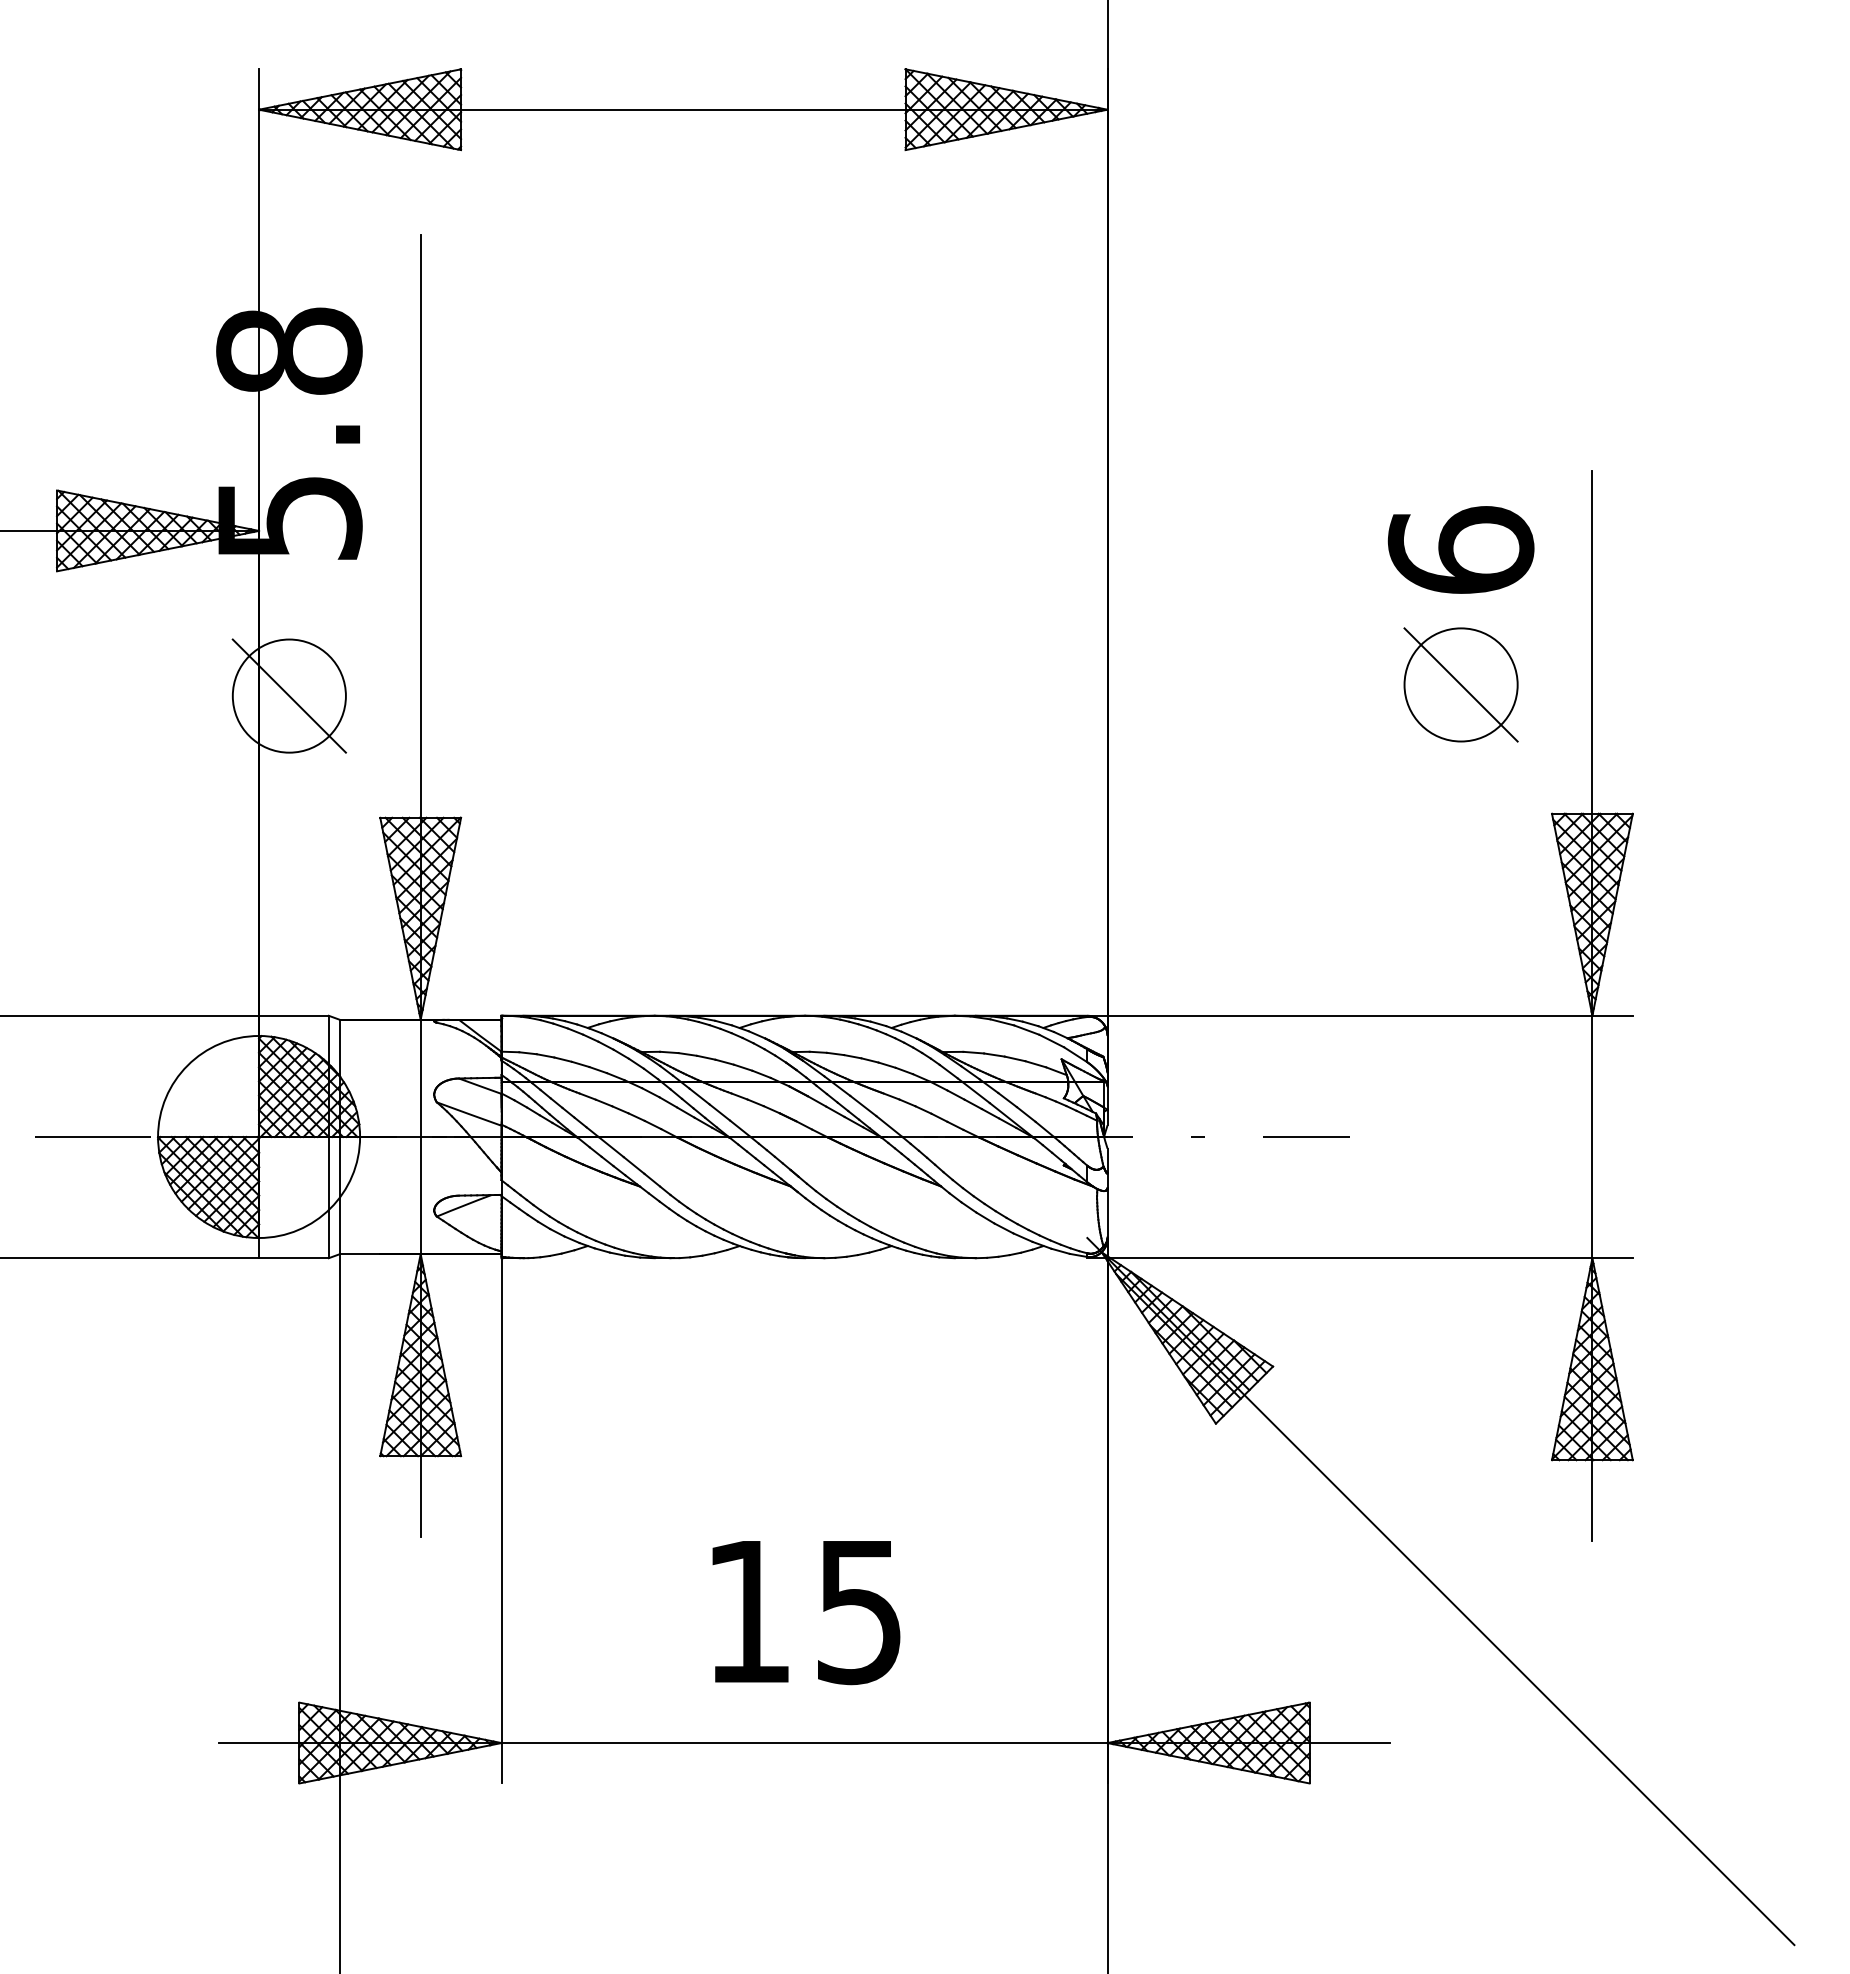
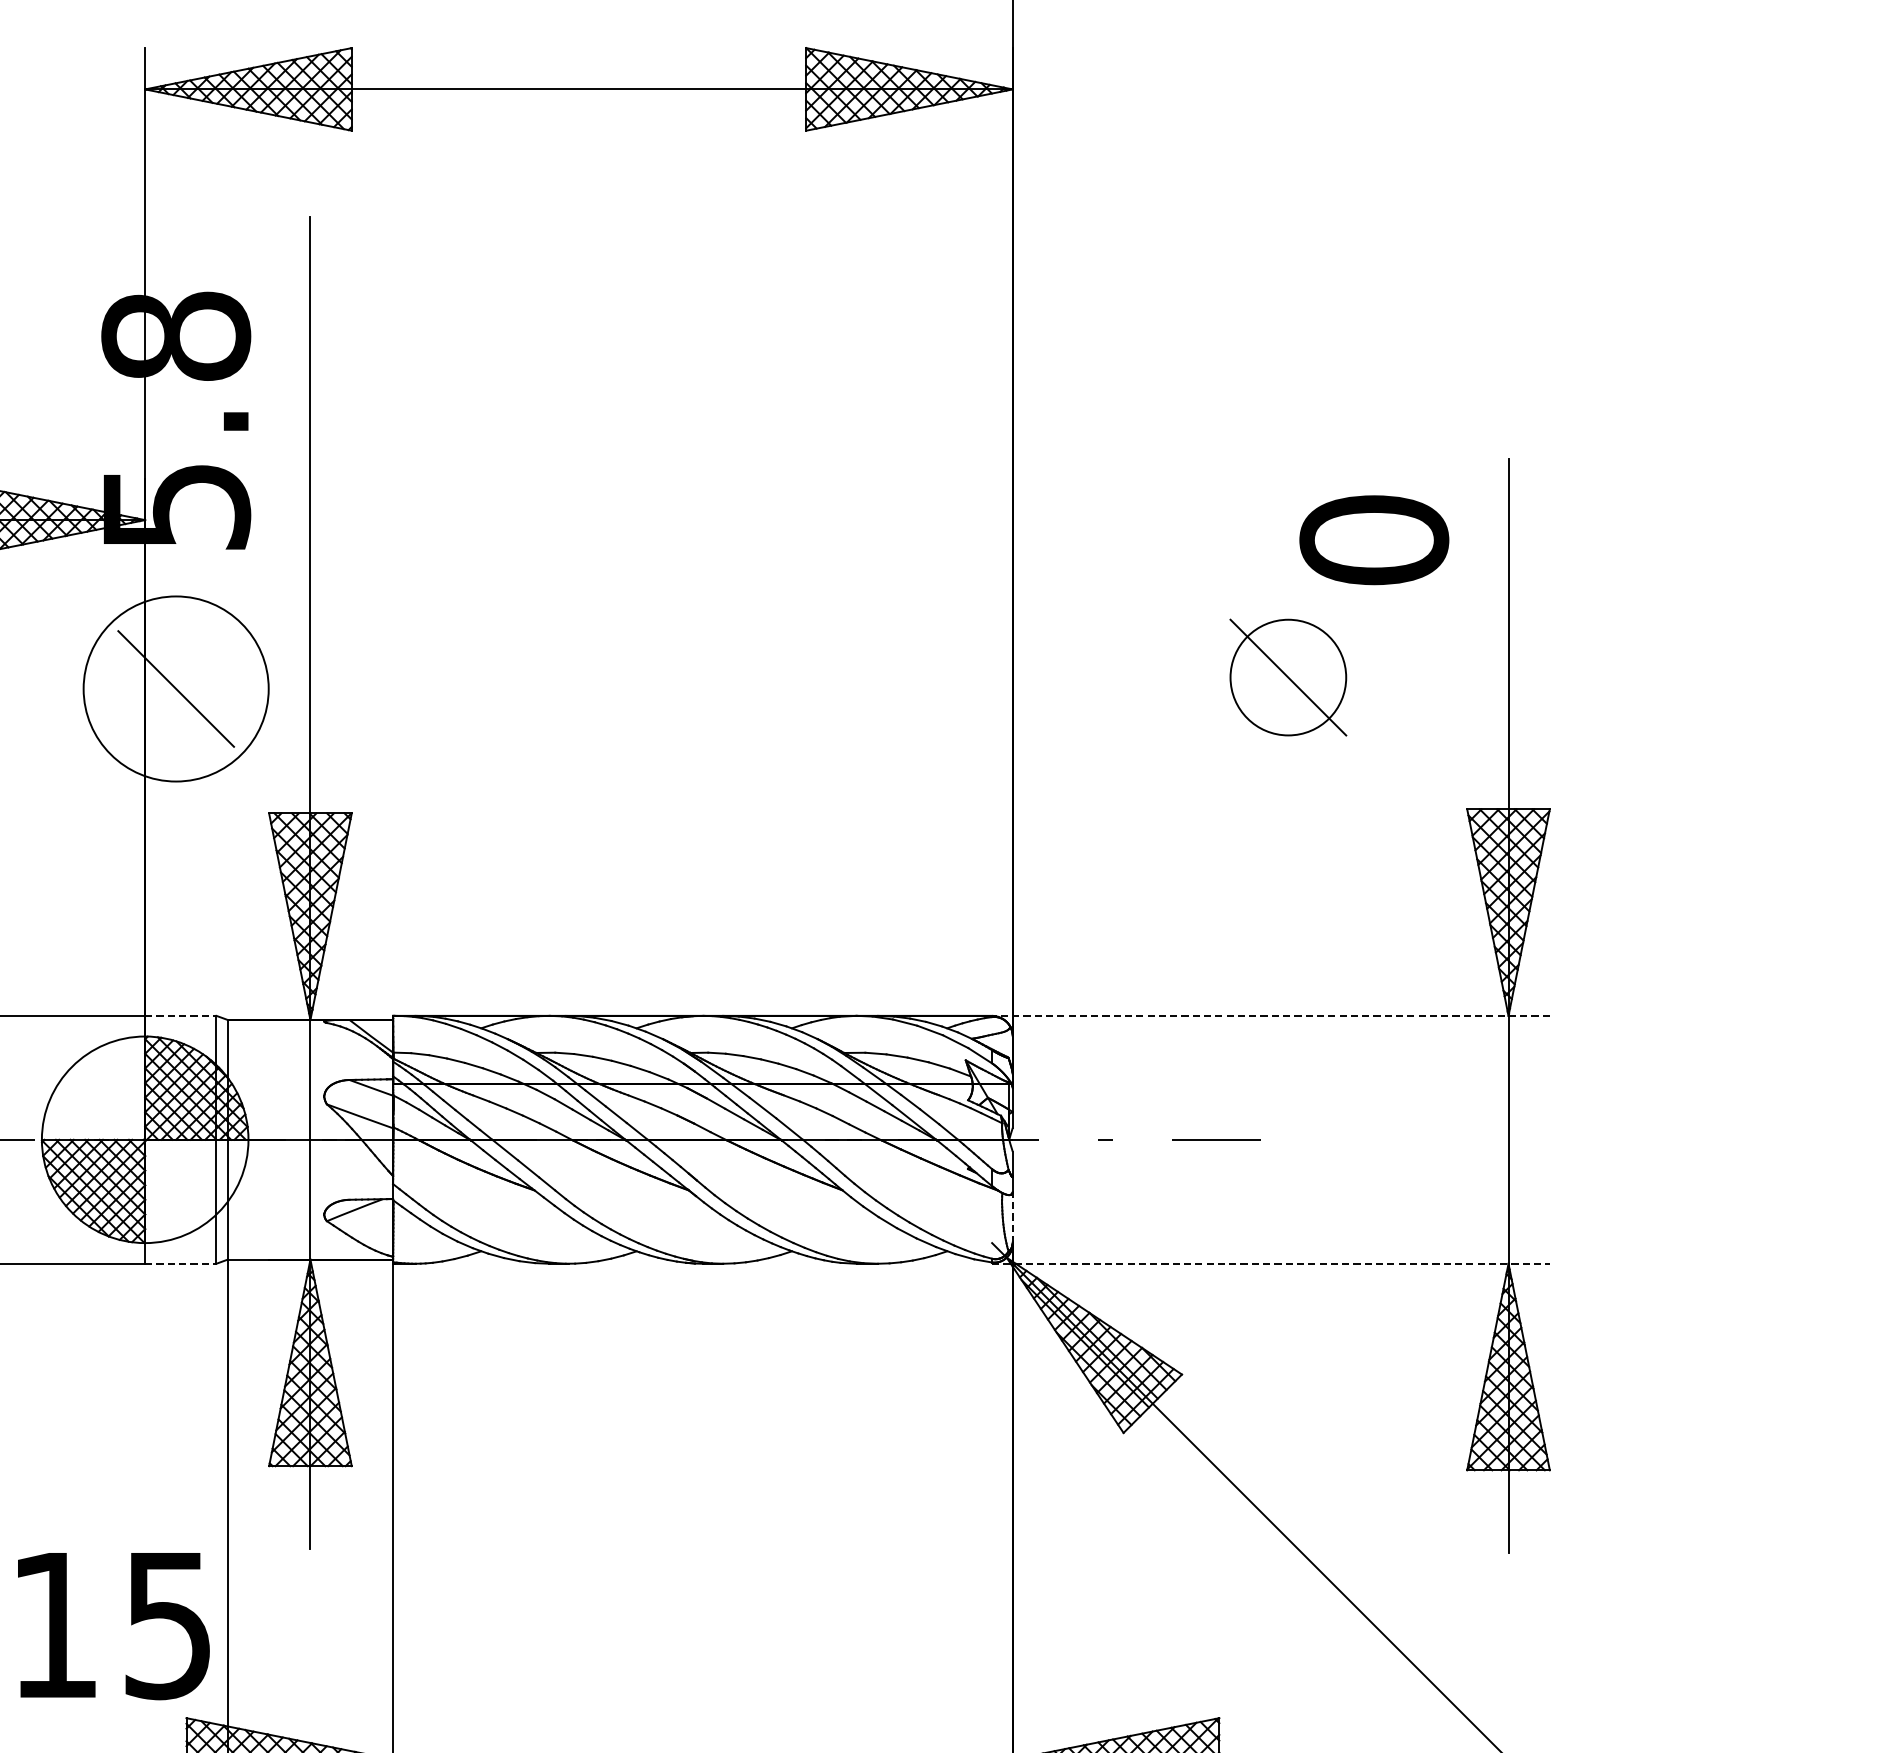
text: (1460, 550) -> (1373, 540), 6 -> 0
part: (1460, 684) -> (1287, 677), moved
circle: (288, 695) -> (175, 688), size x1.6
line: (293, 1015) -> (180, 1015), solid -> dashed
line: (1360, 1015) -> (1271, 1015), solid -> dashed
line: (1107, 1213) -> (1012, 1218), solid -> dashed
line: (293, 1258) -> (180, 1264), solid -> dashed
line: (1360, 1258) -> (1271, 1264), solid -> dashed
text: (806, 1613) -> (113, 1627), moved

